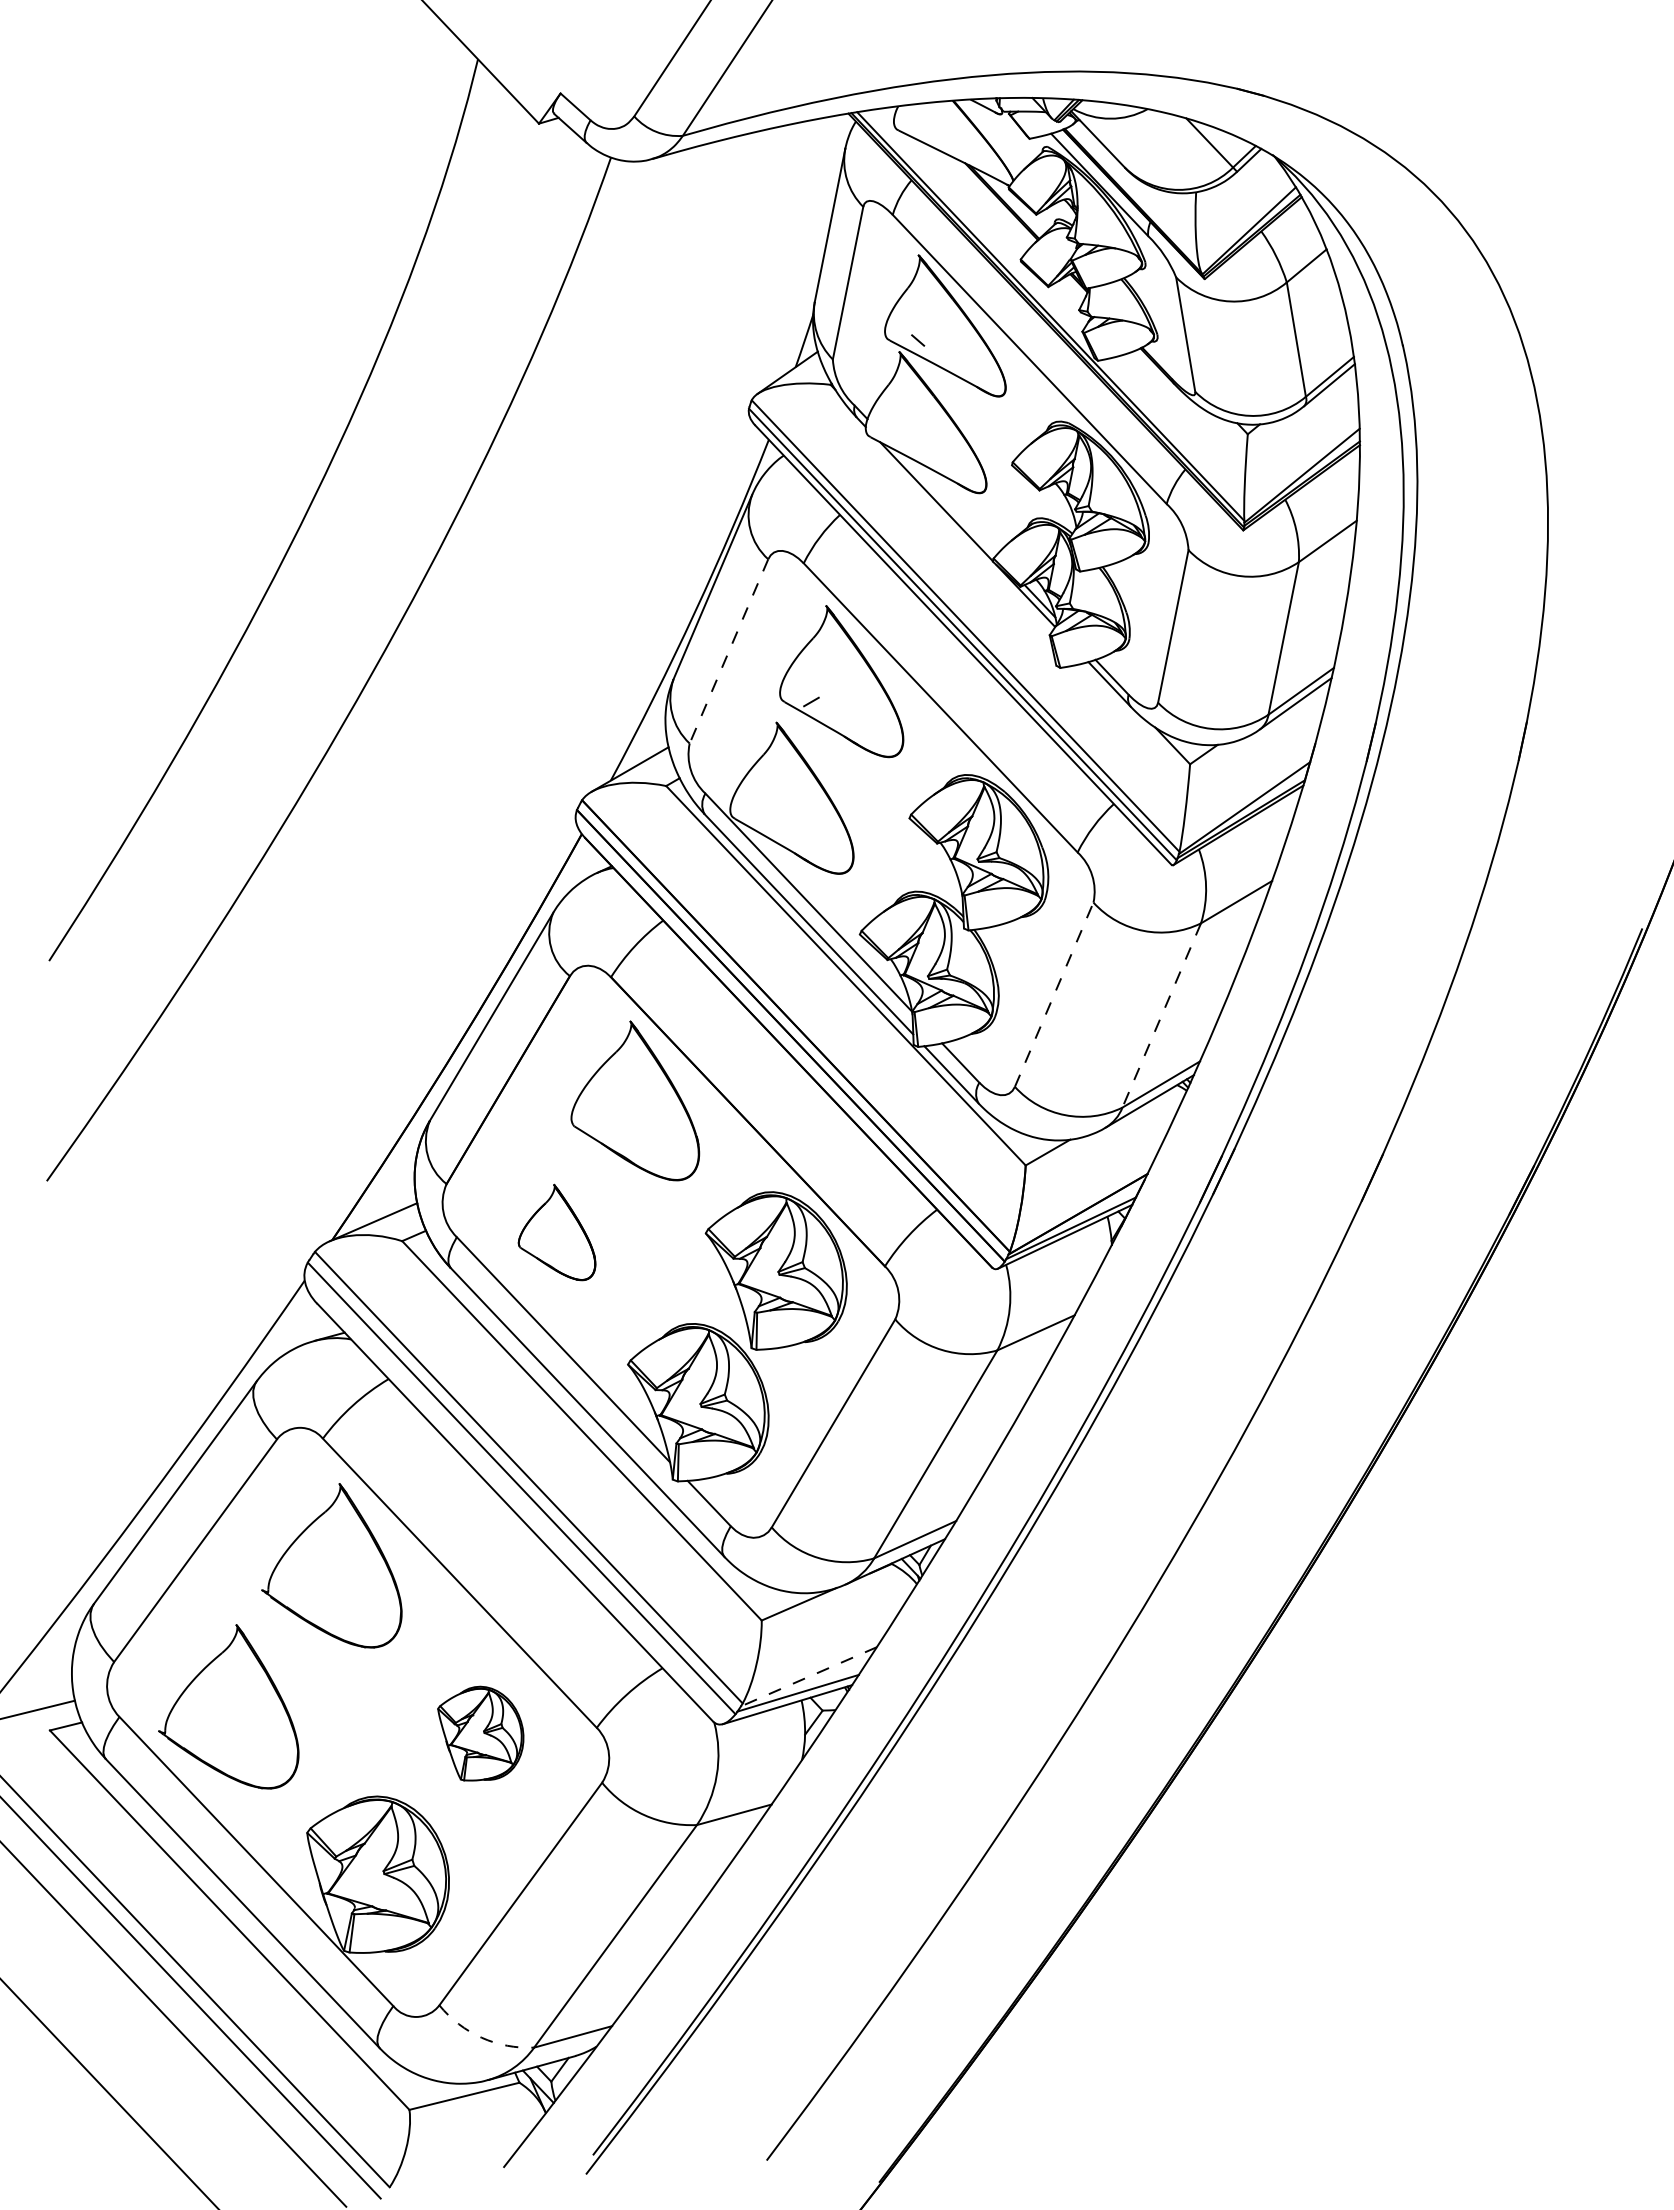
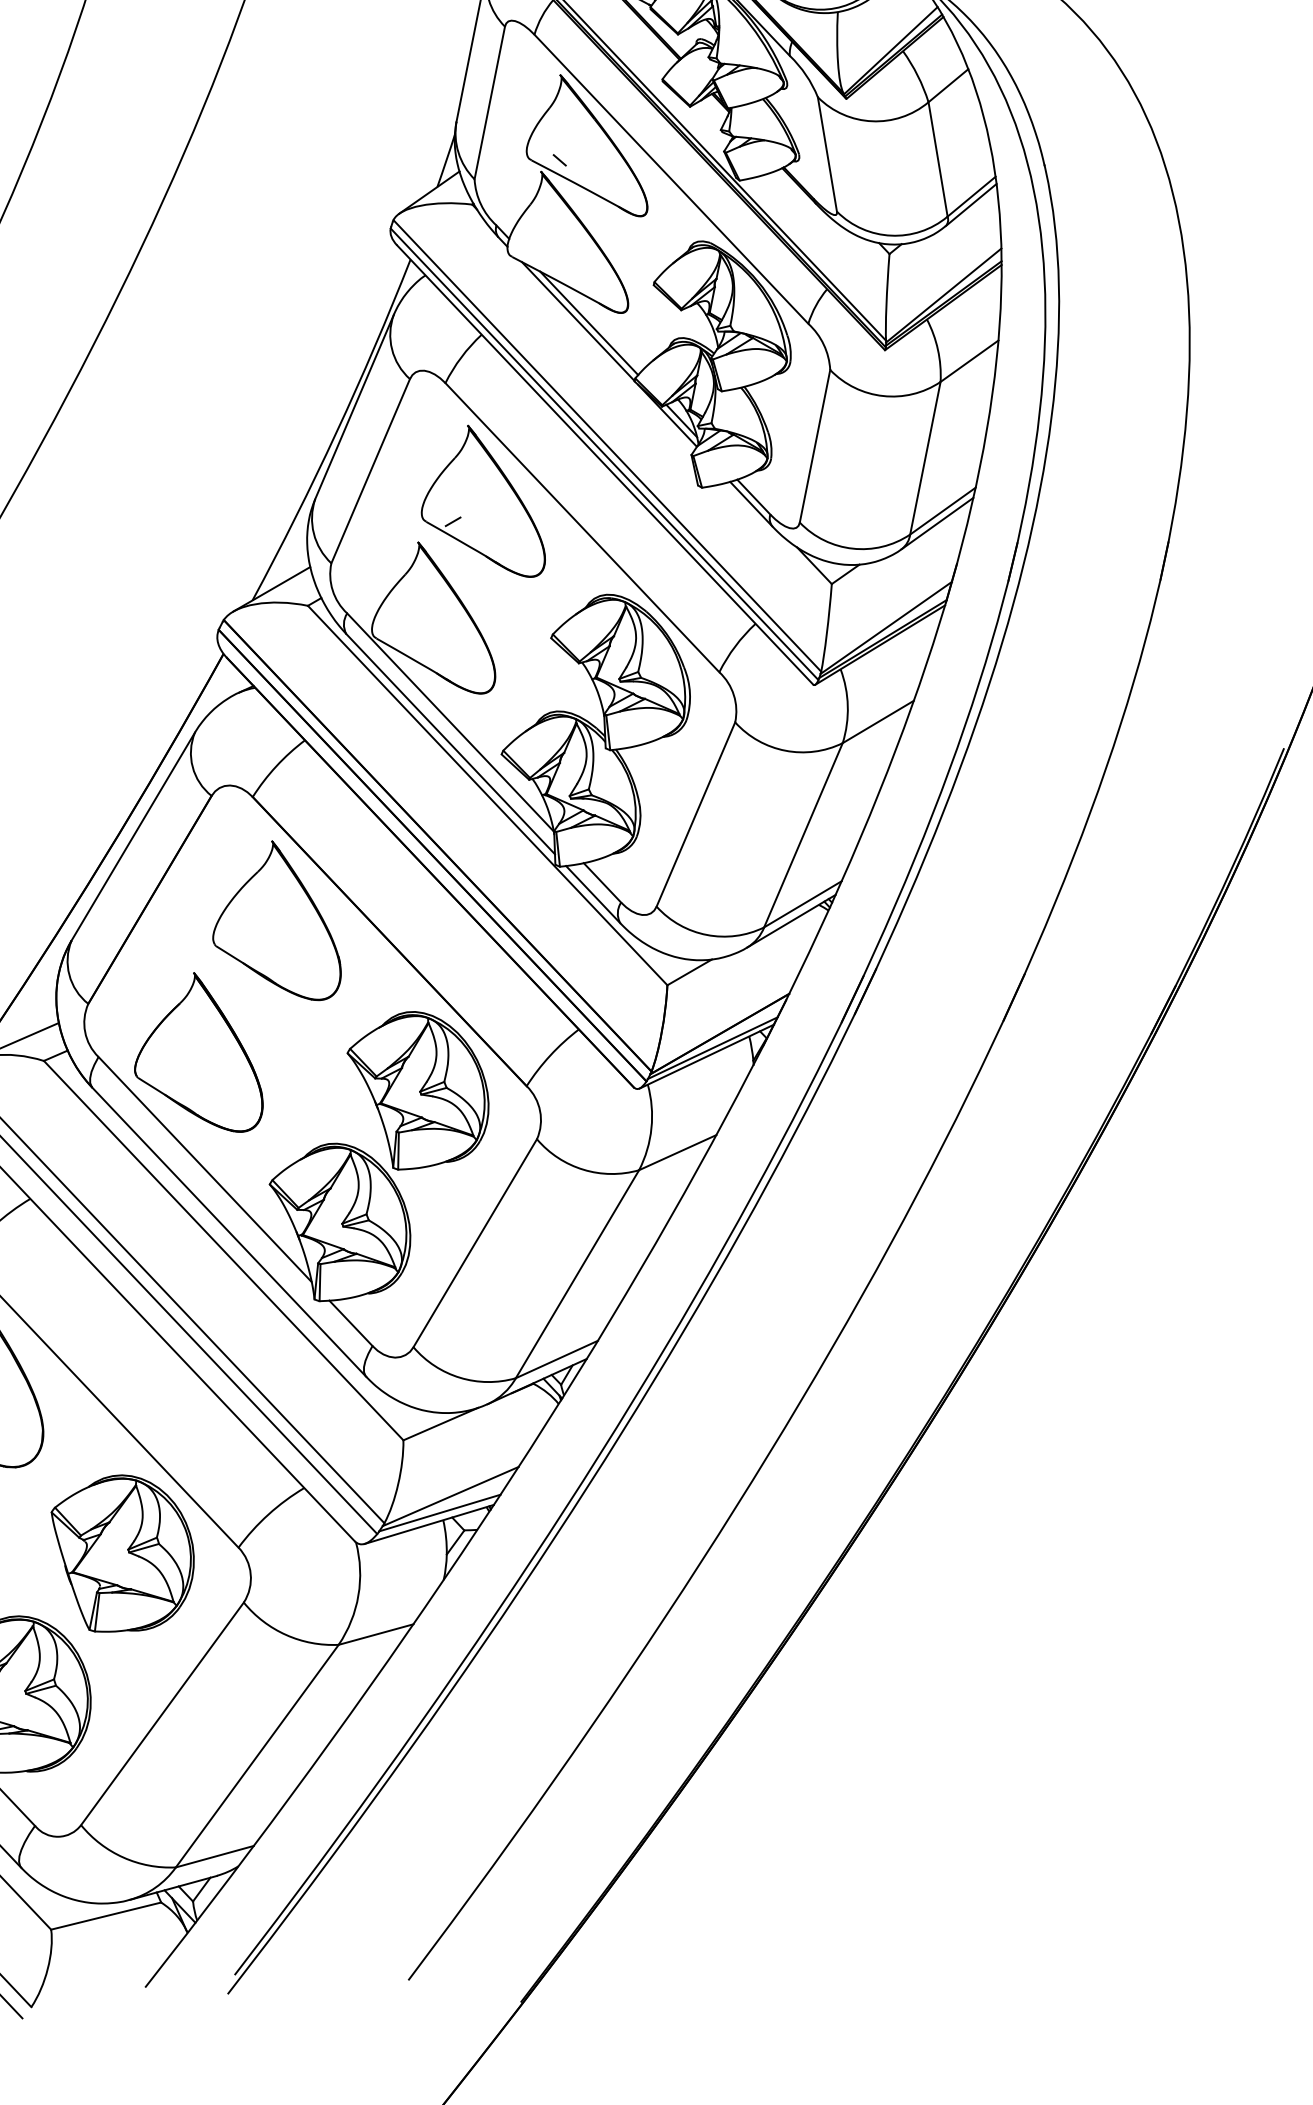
line: (947, 503) -> (589, 323), added
line: (728, 651) -> (370, 471), dashed -> solid
line: (1054, 994) -> (696, 814), dashed -> solid
line: (1161, 1015) -> (803, 835), dashed -> solid
part: (556, 1232) -> (198, 1052), size x1.67
line: (808, 1676) -> (450, 1496), dashed -> solid
part: (480, 1733) -> (122, 1553), size x1.67
arc: (481, 2037) -> (123, 1857), dashed -> solid

